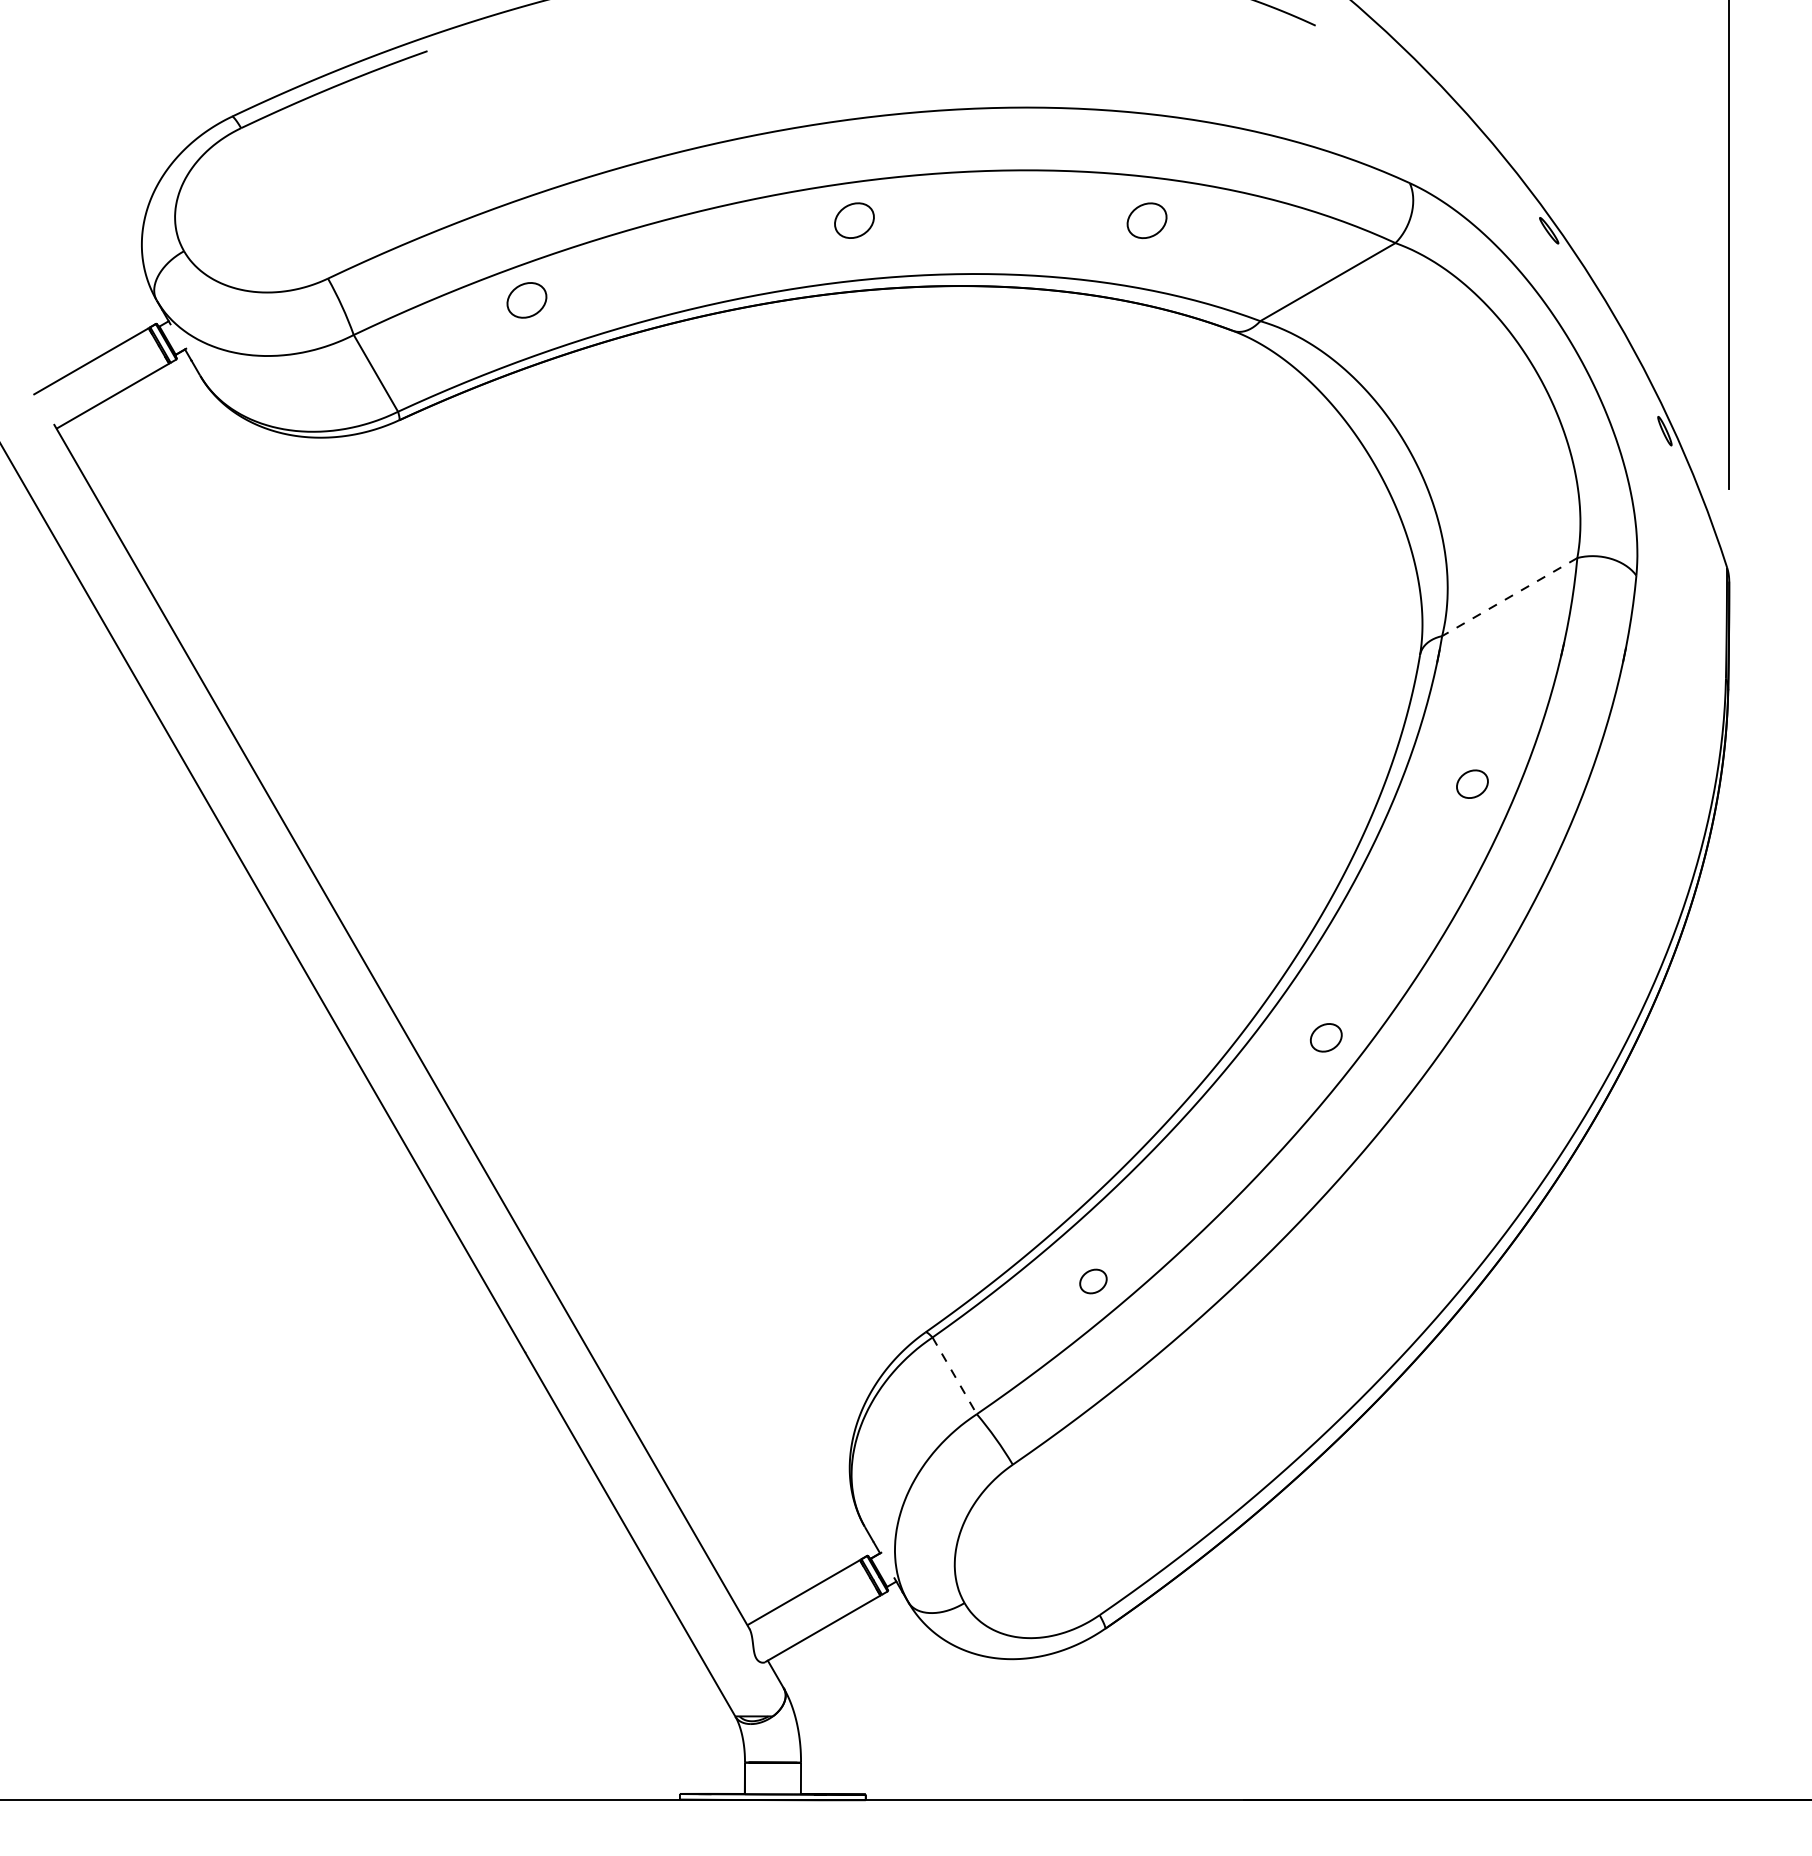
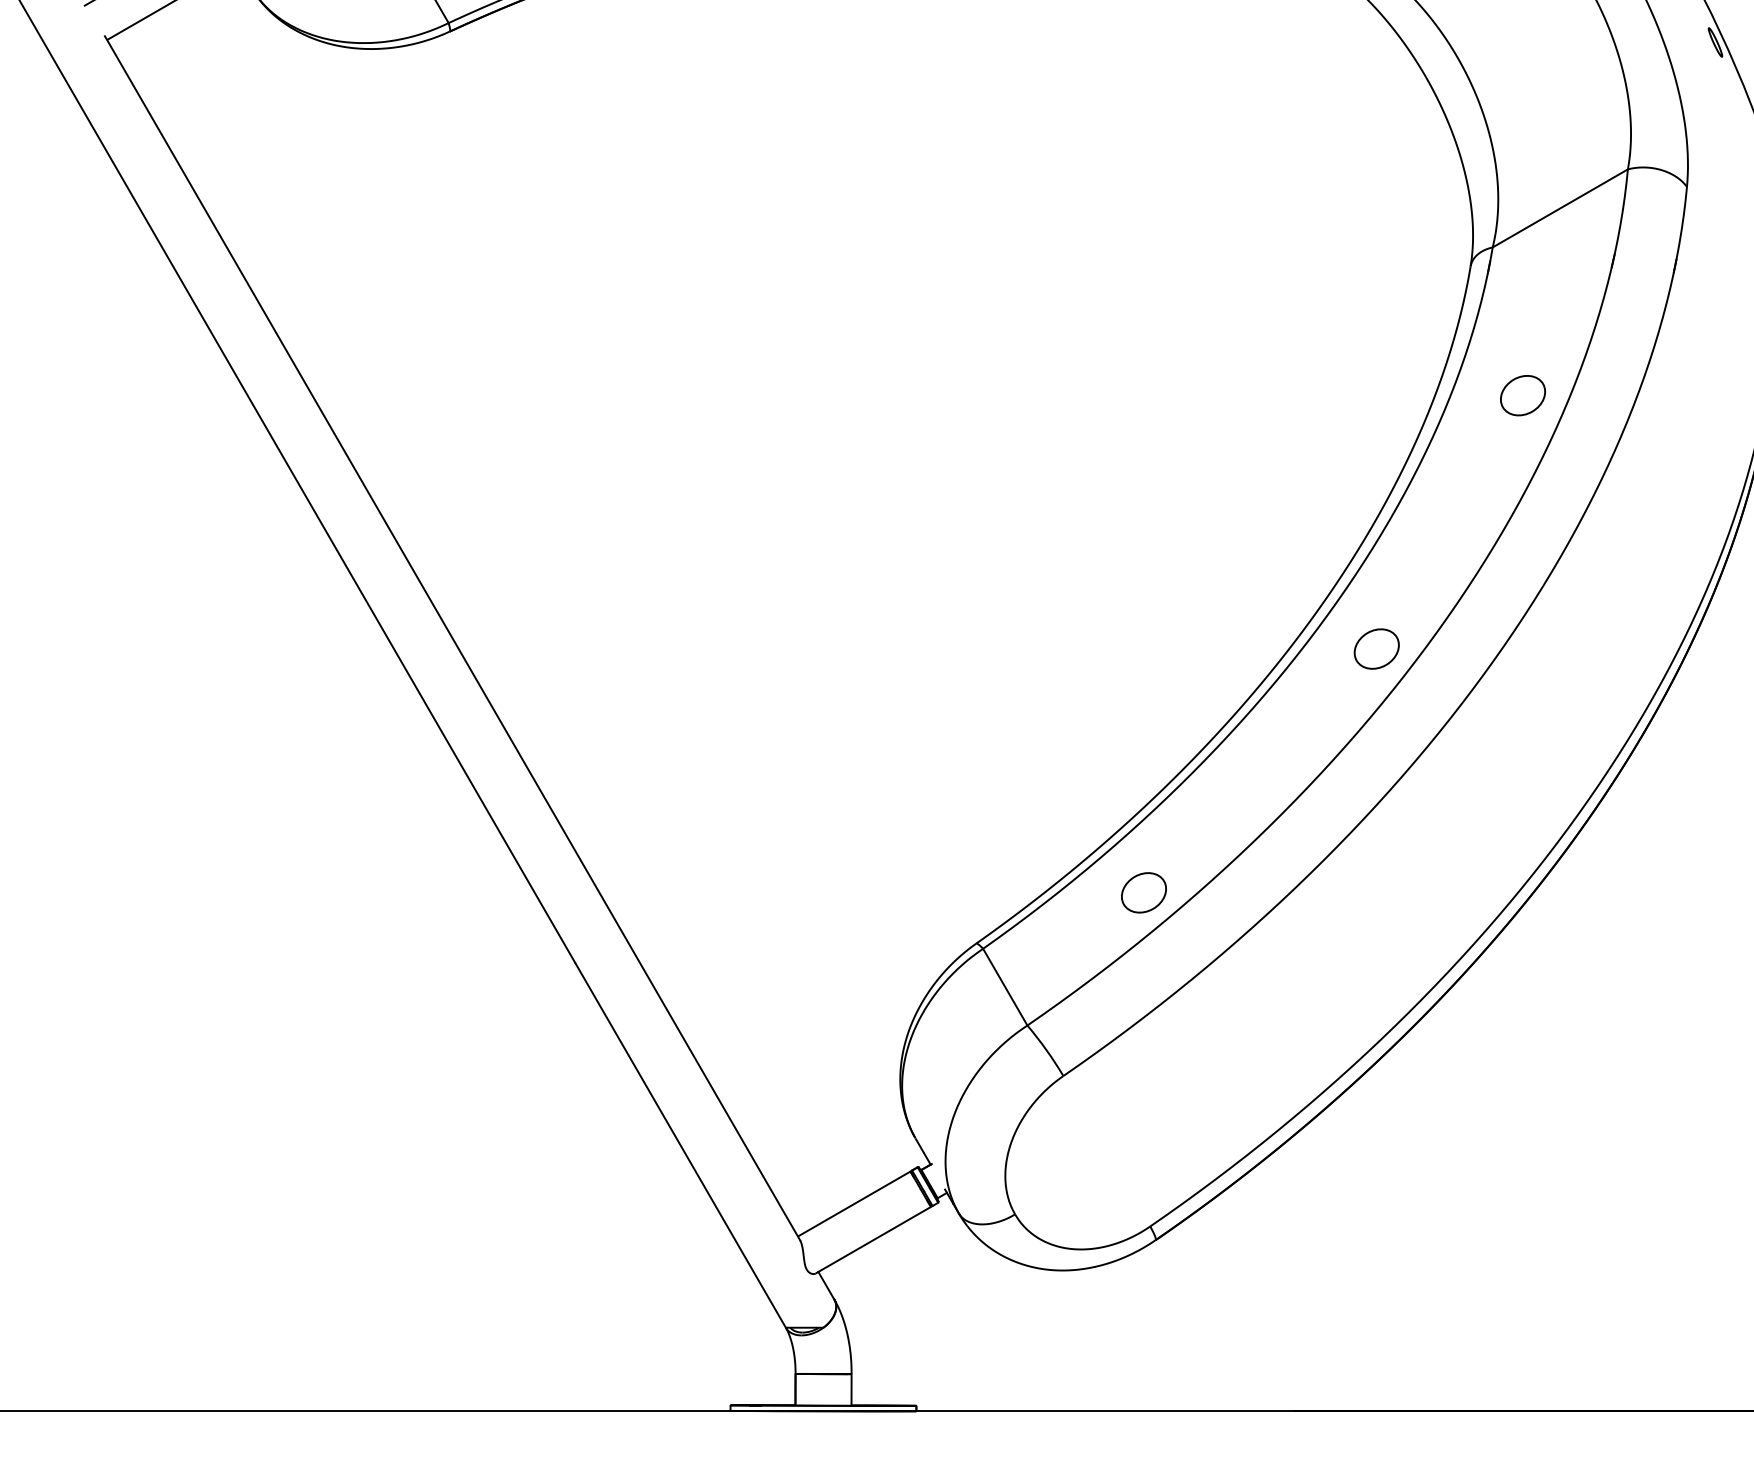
line: (1509, 597) -> (1560, 208), dashed -> solid
part: (1472, 783) -> (1523, 394), size x1.43
part: (1326, 1037) -> (1377, 648), size x1.43
part: (1093, 1281) -> (1144, 892), size x1.67
line: (954, 1376) -> (1005, 987), dashed -> solid

